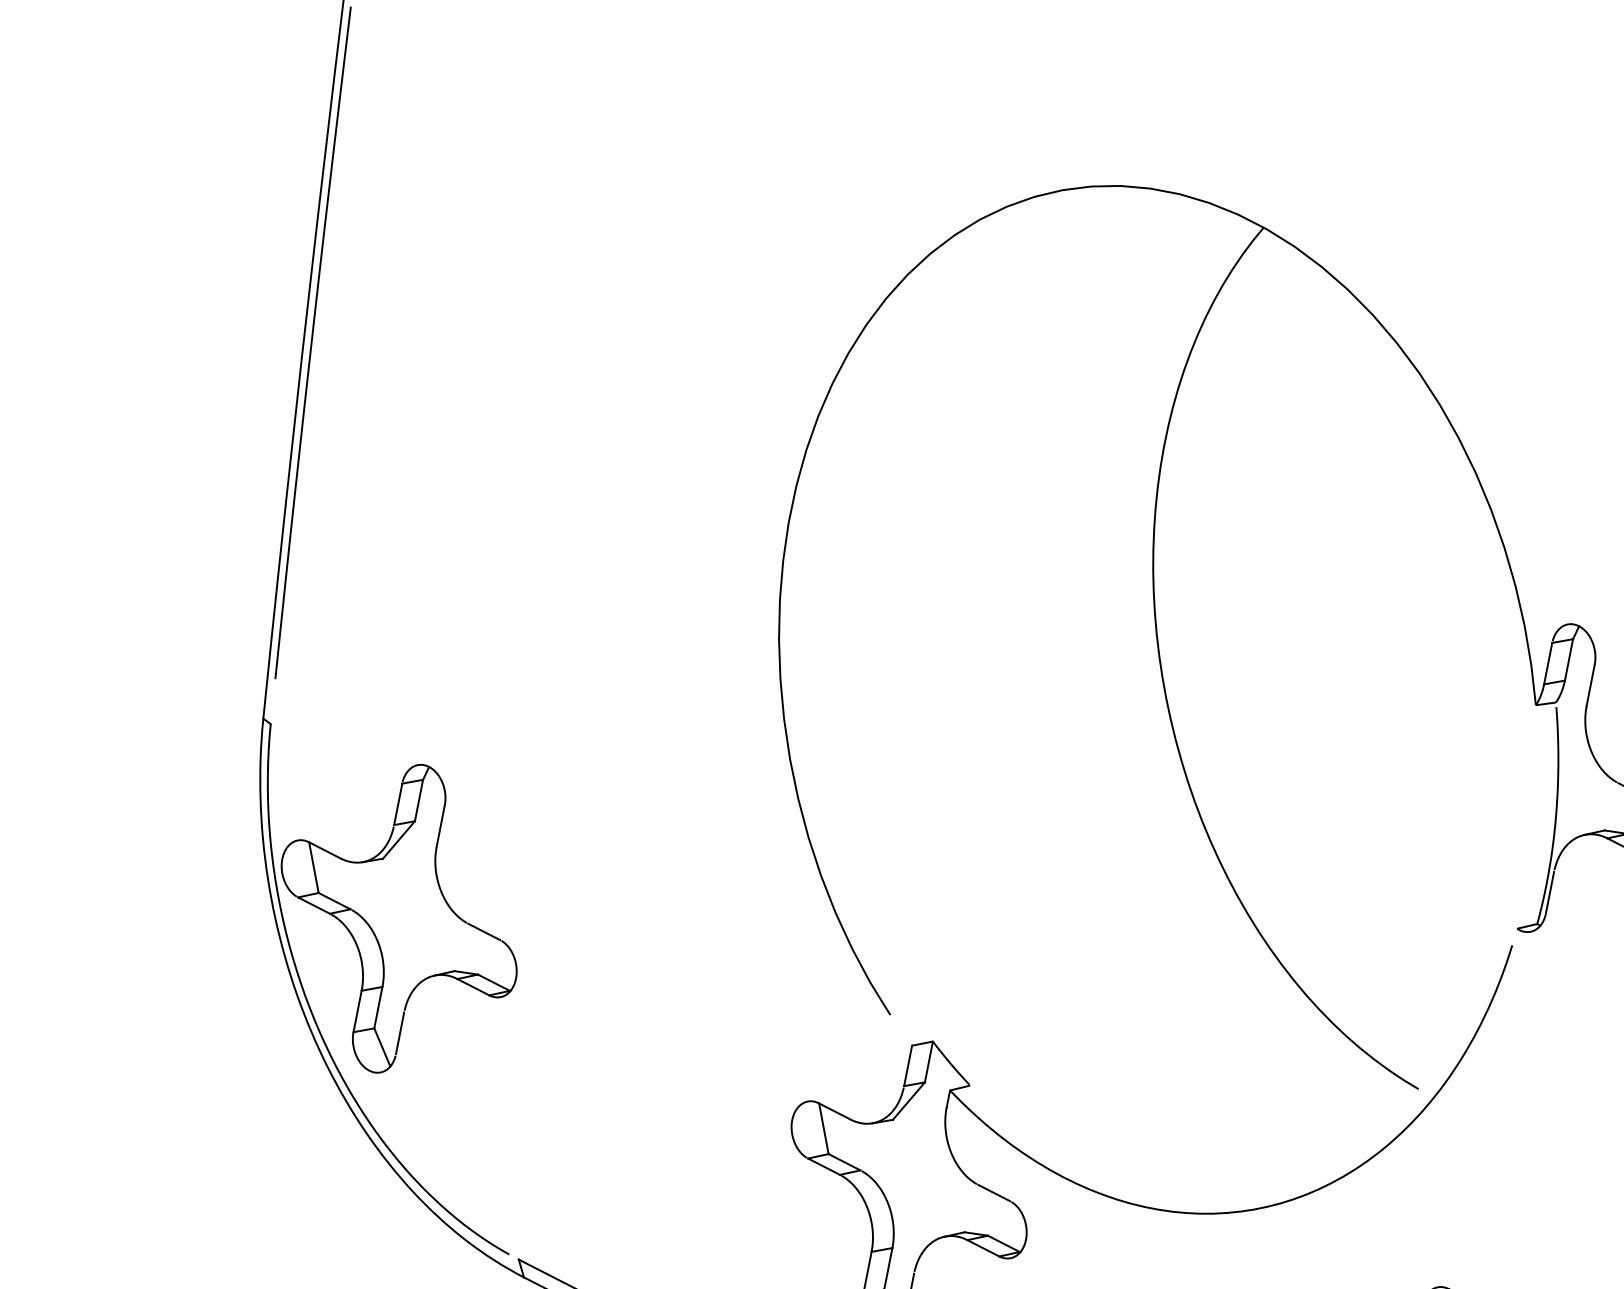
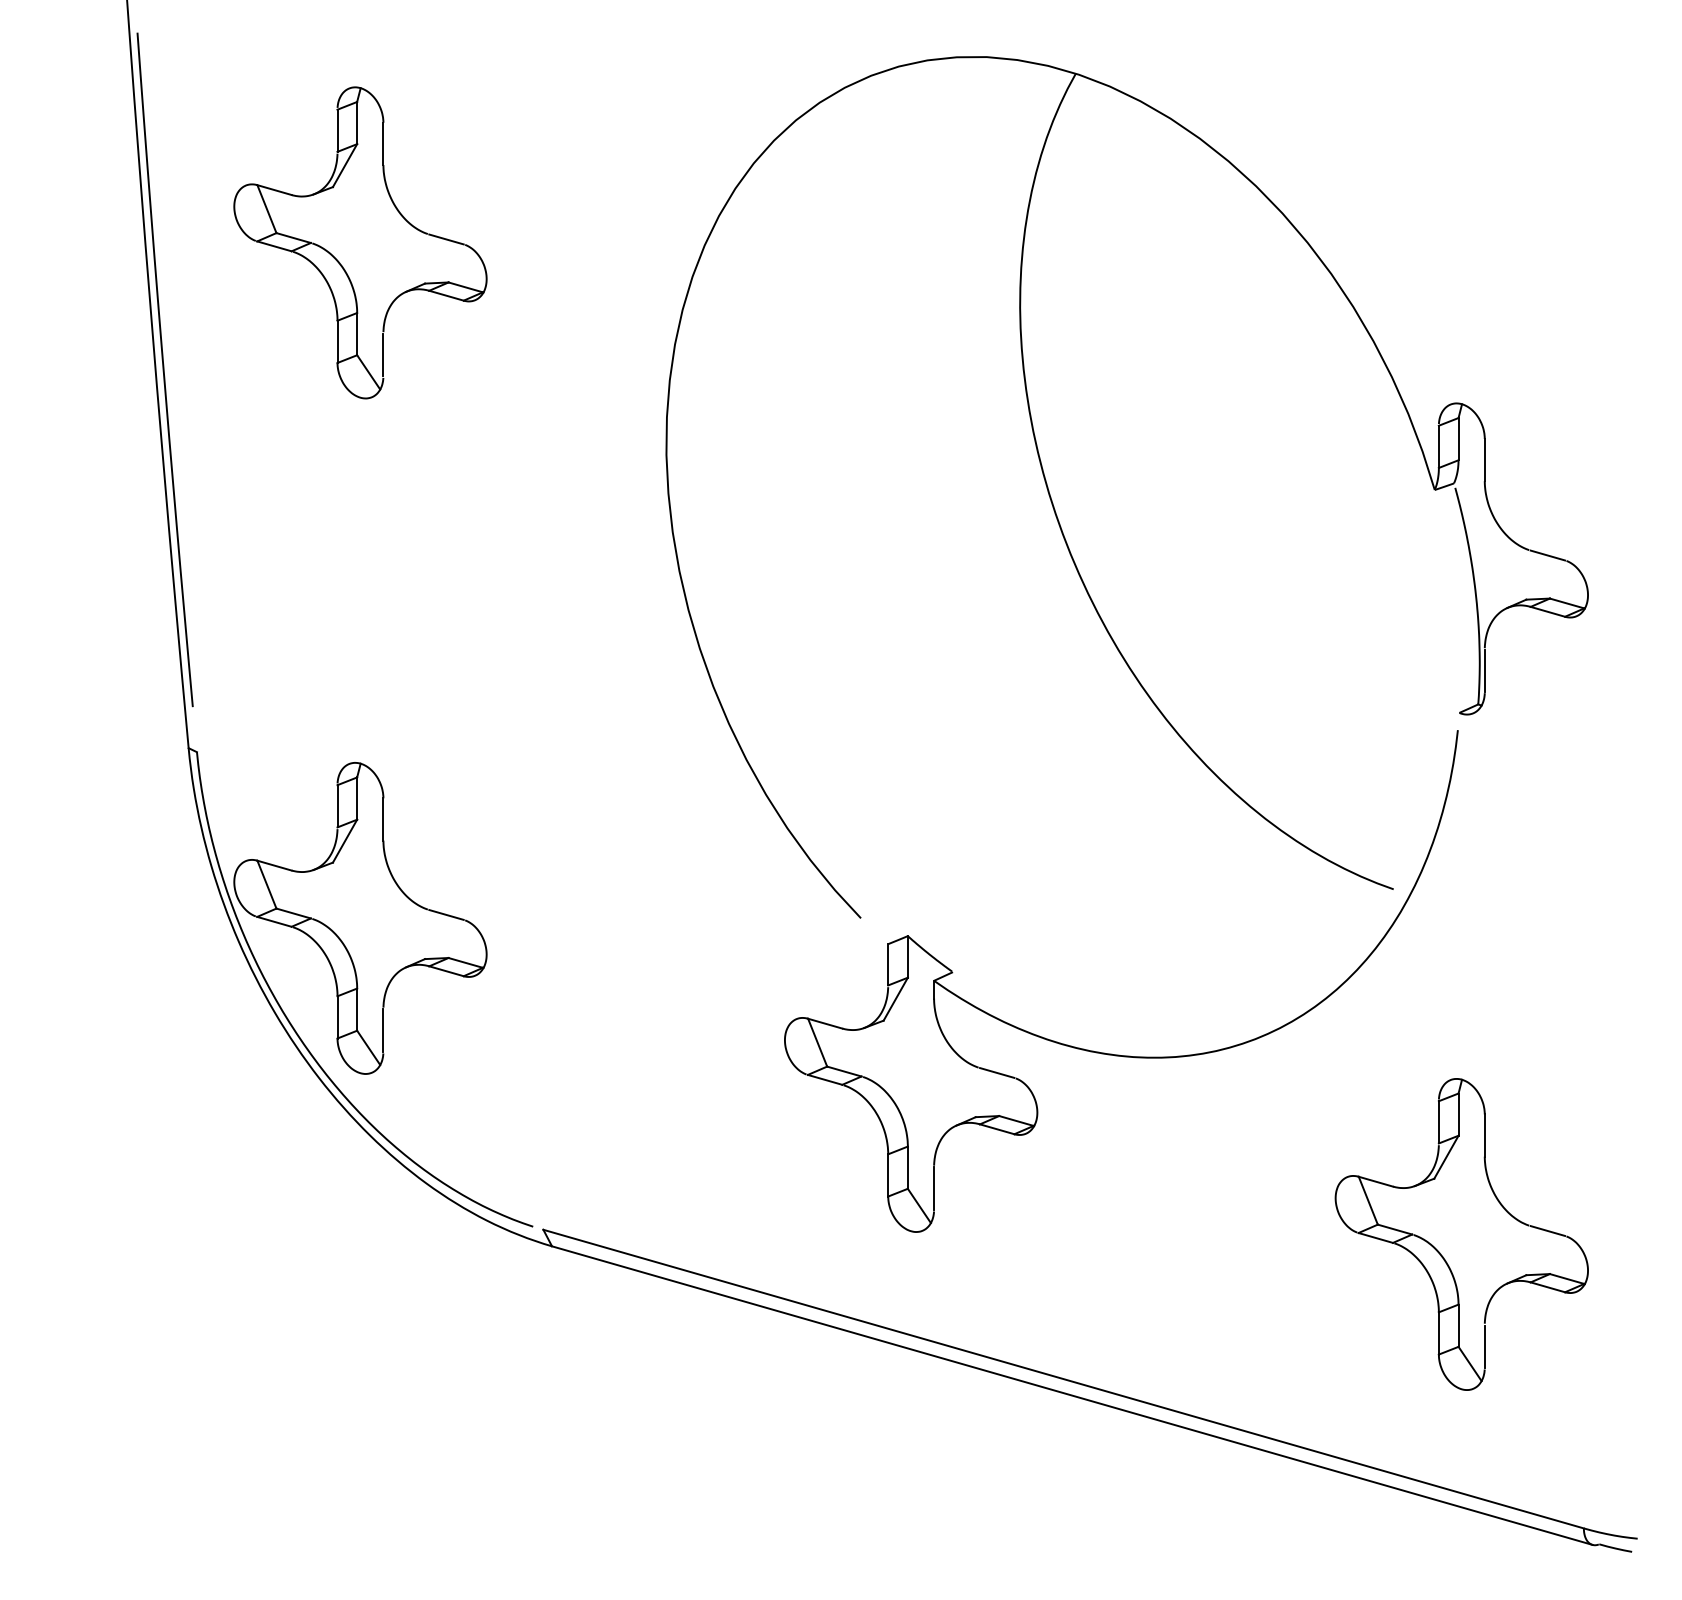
part: (505, 271) -> (340, 262), added

